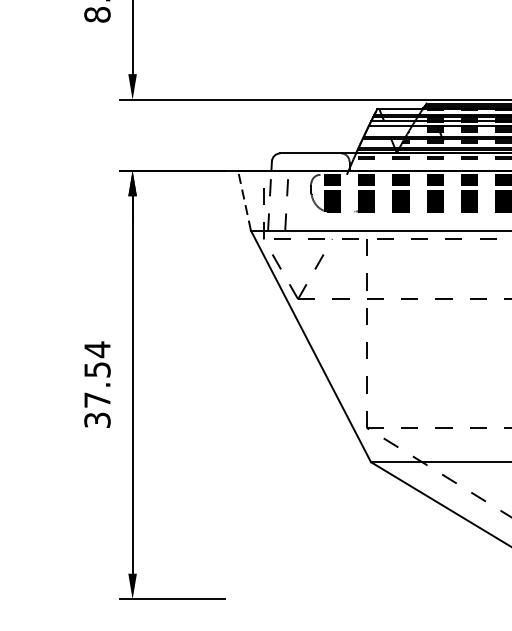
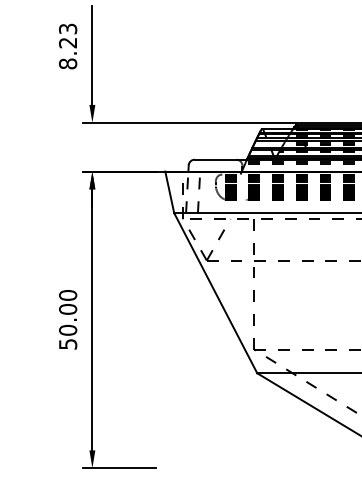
line: (244, 199) -> (169, 191), dashed -> solid
text: (98, 384) -> (68, 319), 37.54 -> 50.00

